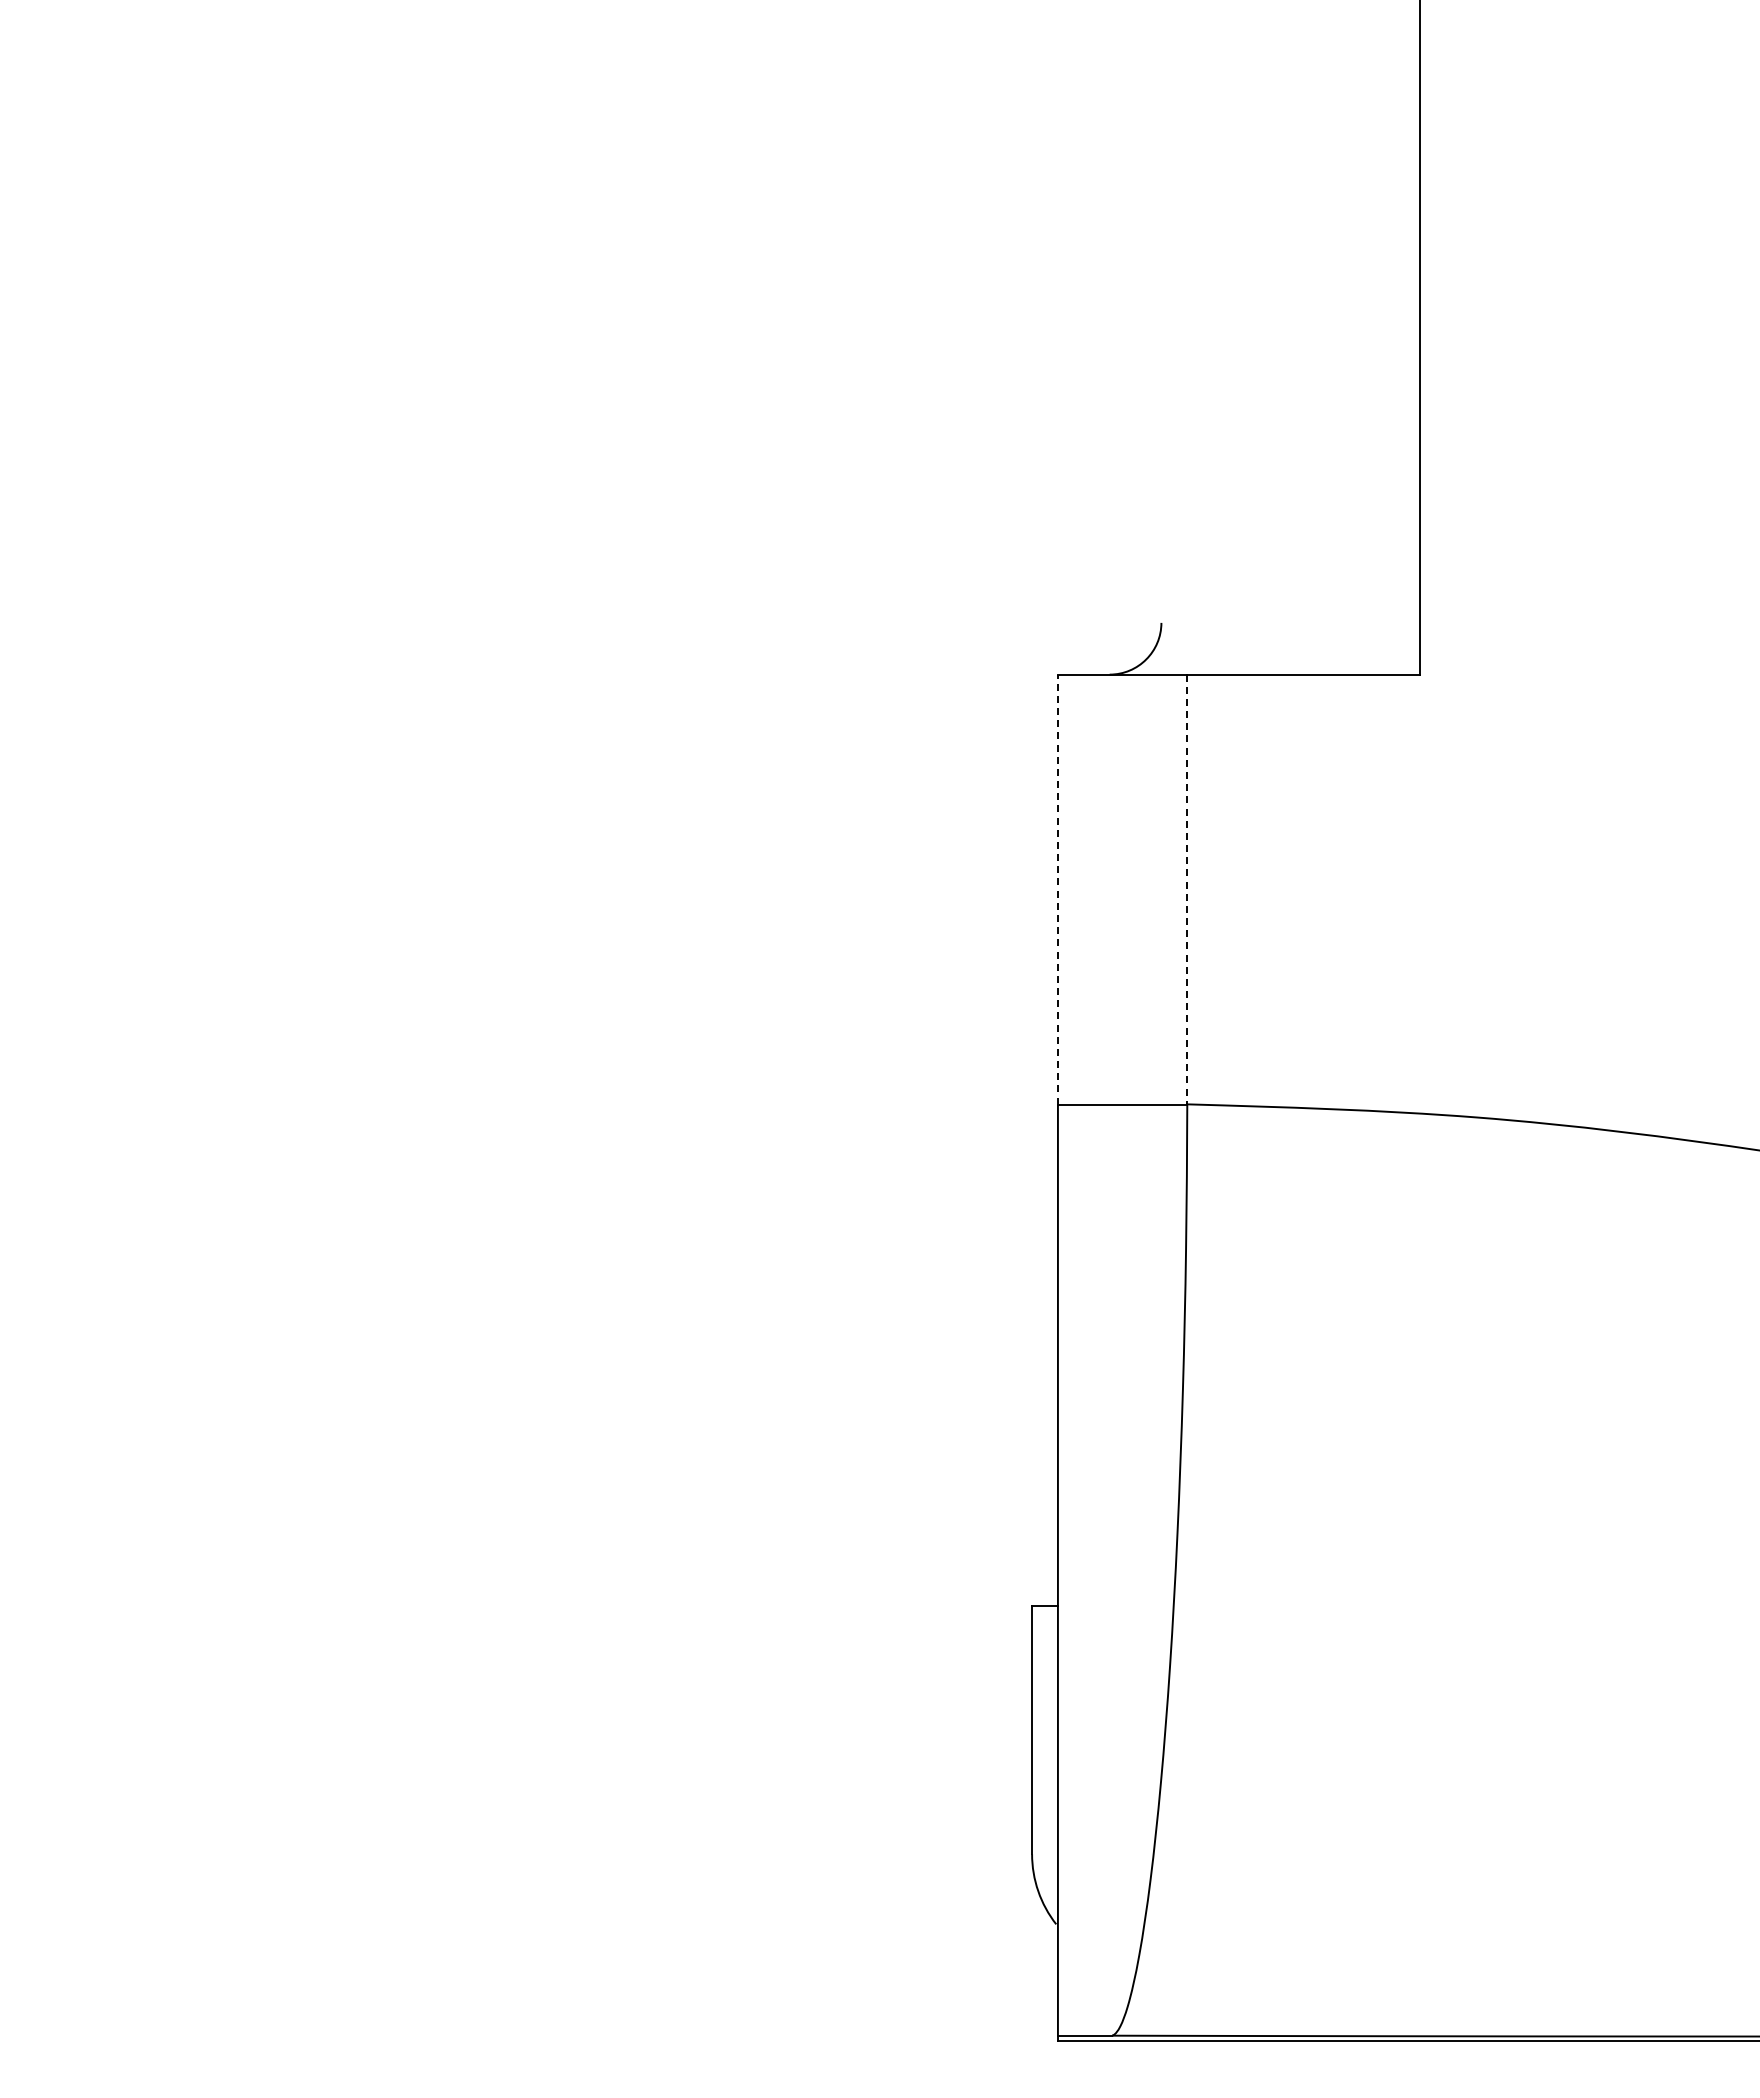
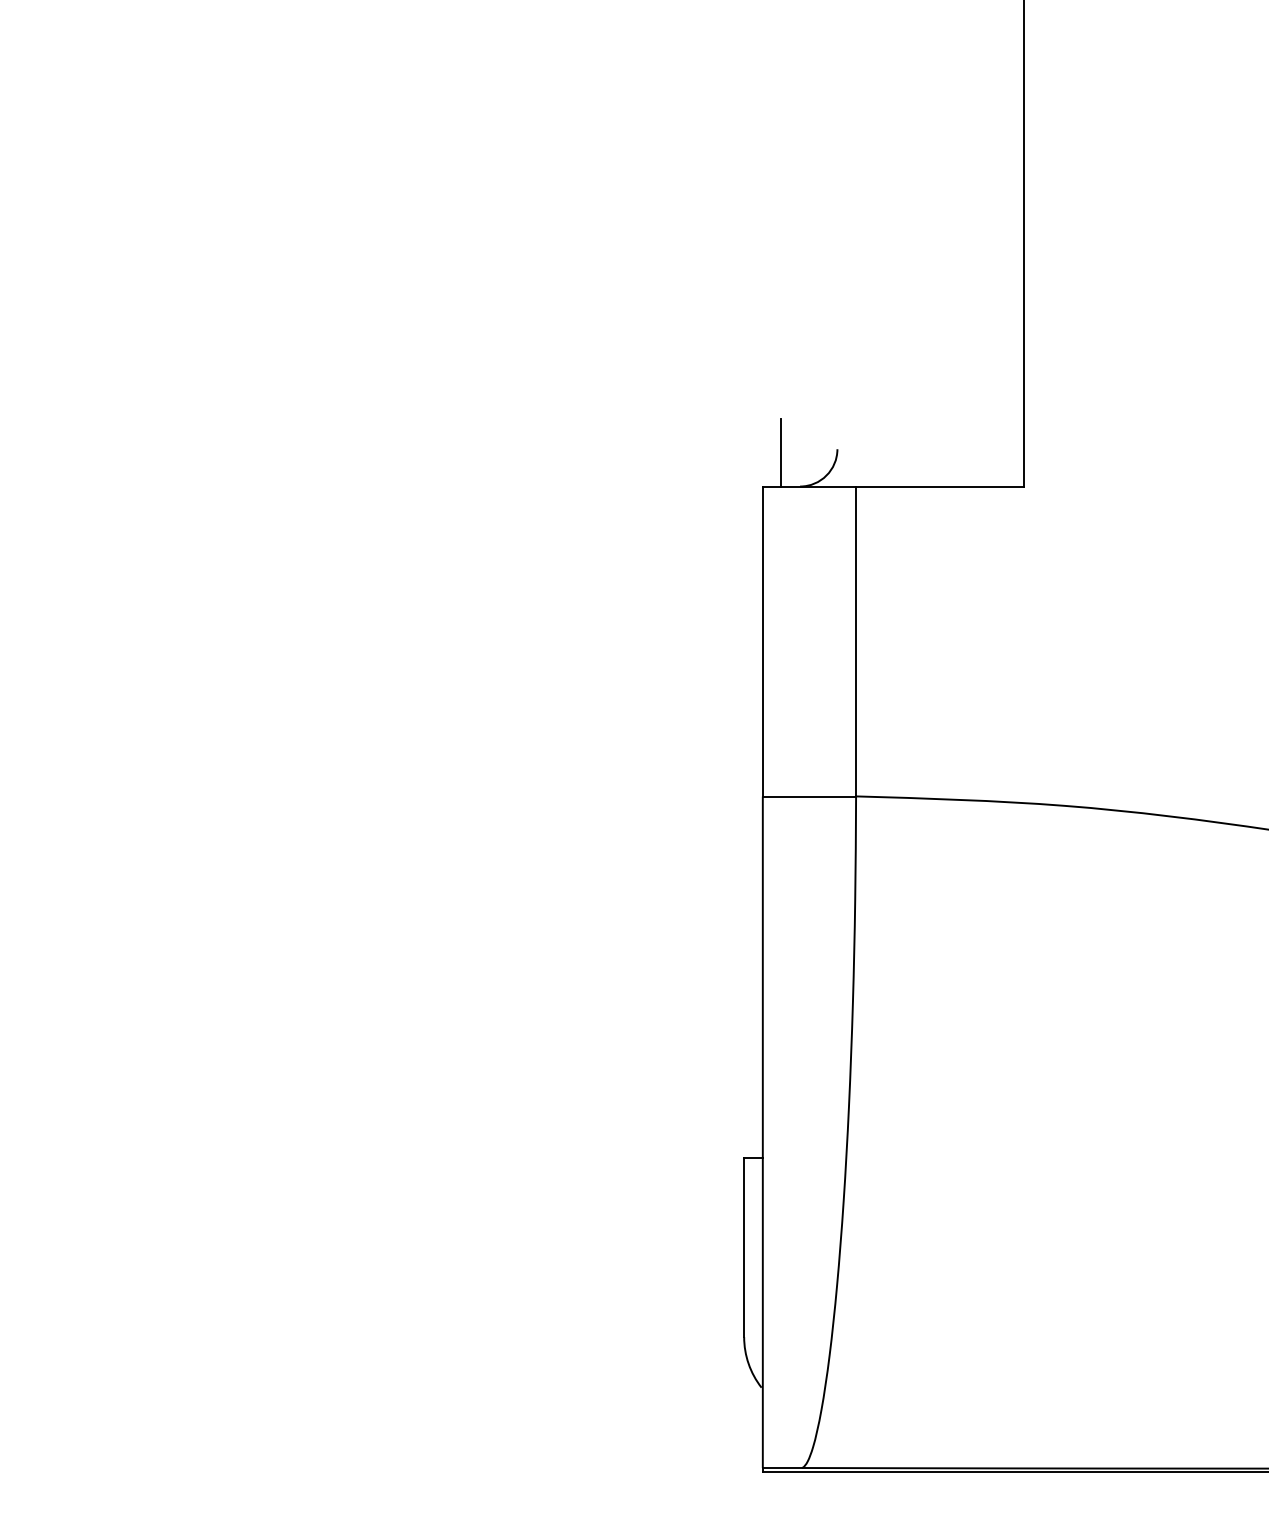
line: (1083, 627) -> (781, 452), added
line: (1057, 889) -> (762, 641), dashed -> solid
line: (1187, 889) -> (856, 641), dashed -> solid

